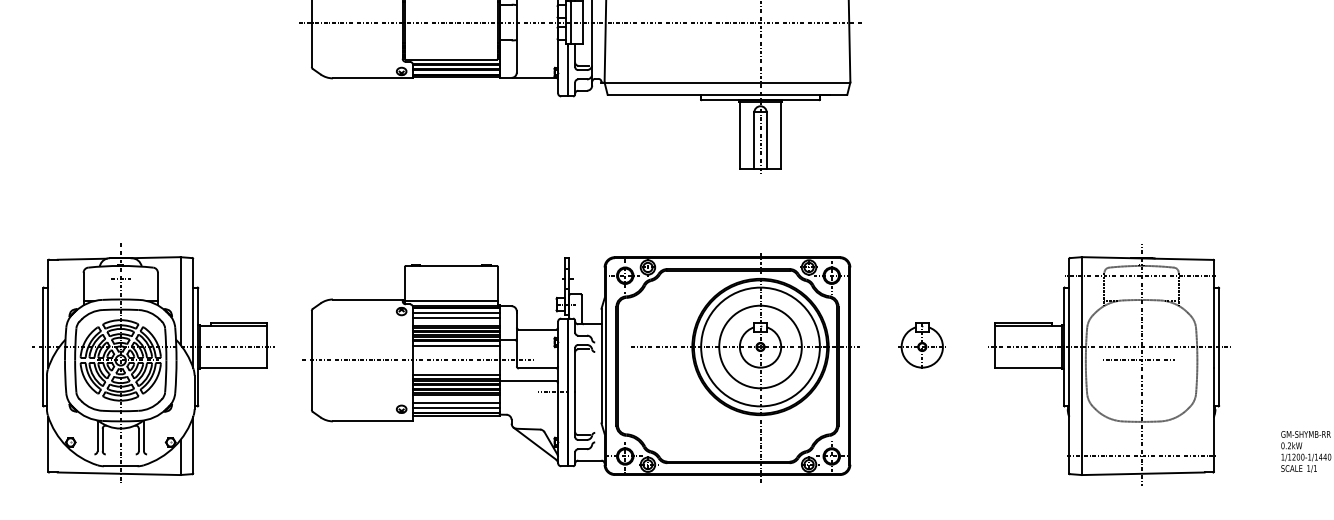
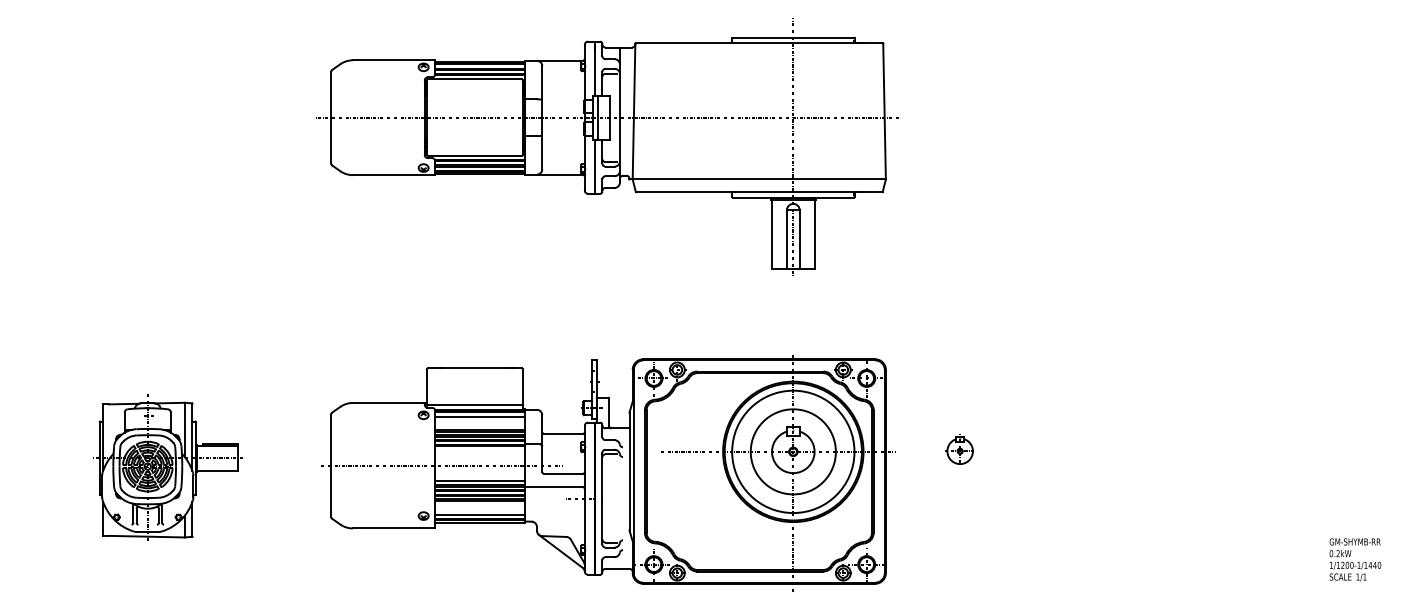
line: (455, 318) -> (479, 422), removed
line: (455, 345) -> (479, 450), removed
part: (922, 345) -> (960, 450), size x0.6
part: (152, 362) -> (167, 467), size x0.6
part: (1108, 365) -> (1151, 470), removed
line: (455, 402) -> (479, 509), removed

